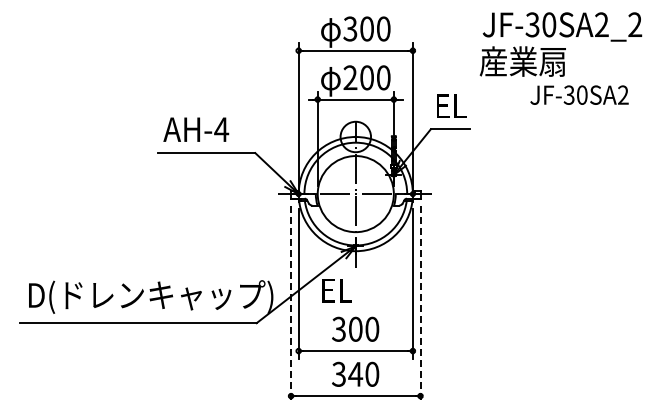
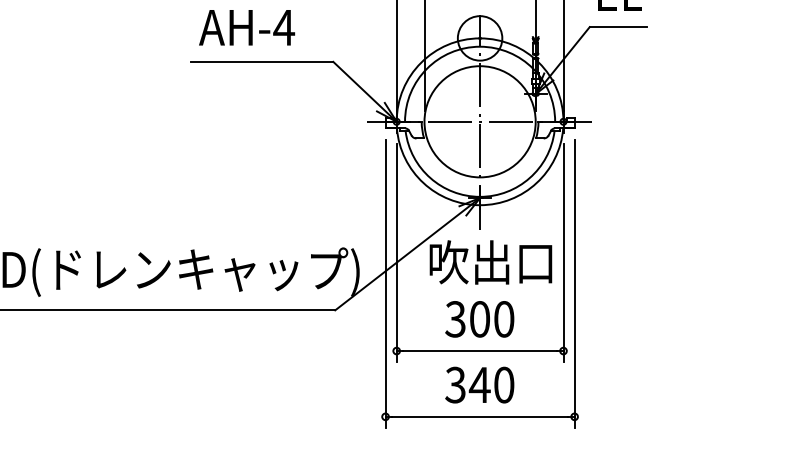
text: (363, 290) -> (491, 262), EL -> 吹出口
line: (291, 305) -> (386, 284), dashed -> solid
line: (420, 305) -> (574, 284), dashed -> solid

